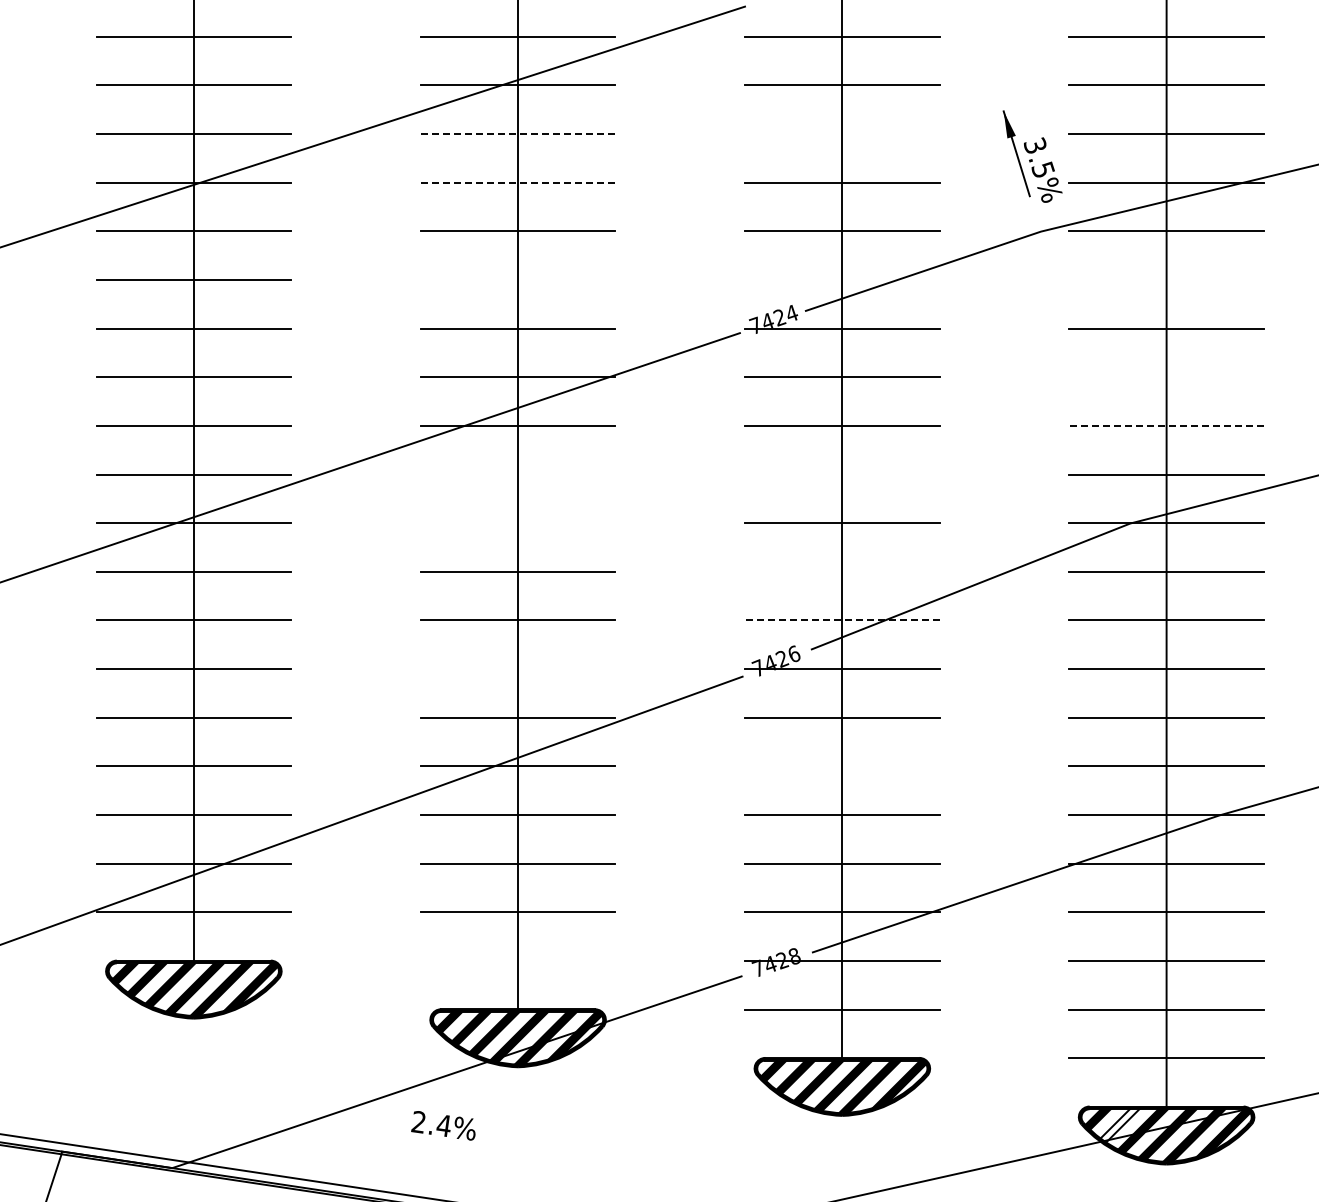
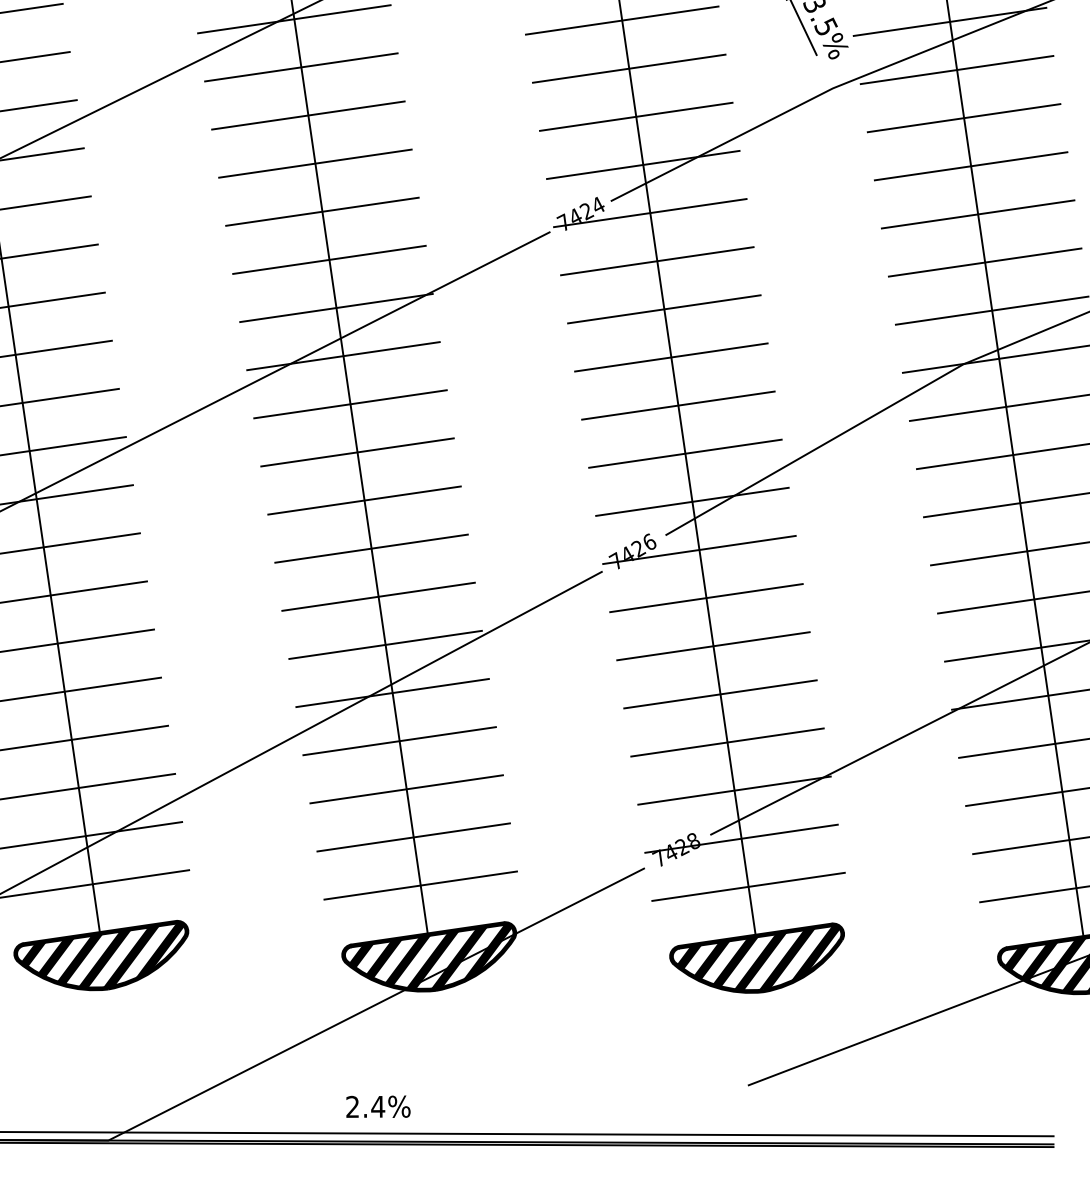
line: (517, 134) -> (300, 67), dashed -> solid
line: (842, 134) -> (622, 20), added
line: (517, 182) -> (307, 115), dashed -> solid
line: (517, 279) -> (321, 211), added
line: (842, 279) -> (643, 164), added
line: (1166, 279) -> (963, 117), added
line: (1166, 377) -> (978, 214), added
line: (1166, 425) -> (985, 262), dashed -> solid
line: (517, 474) -> (349, 404), added
line: (842, 474) -> (671, 357), added
line: (517, 523) -> (356, 452), added
line: (842, 571) -> (685, 453), added
line: (841, 620) -> (691, 502), dashed -> solid
line: (517, 669) -> (378, 597), added
line: (842, 766) -> (713, 646), added
line: (517, 960) -> (420, 885), added
text: (443, 1125) -> (377, 1106), moved
fill: (1119, 1125) -> (1039, 961), added

